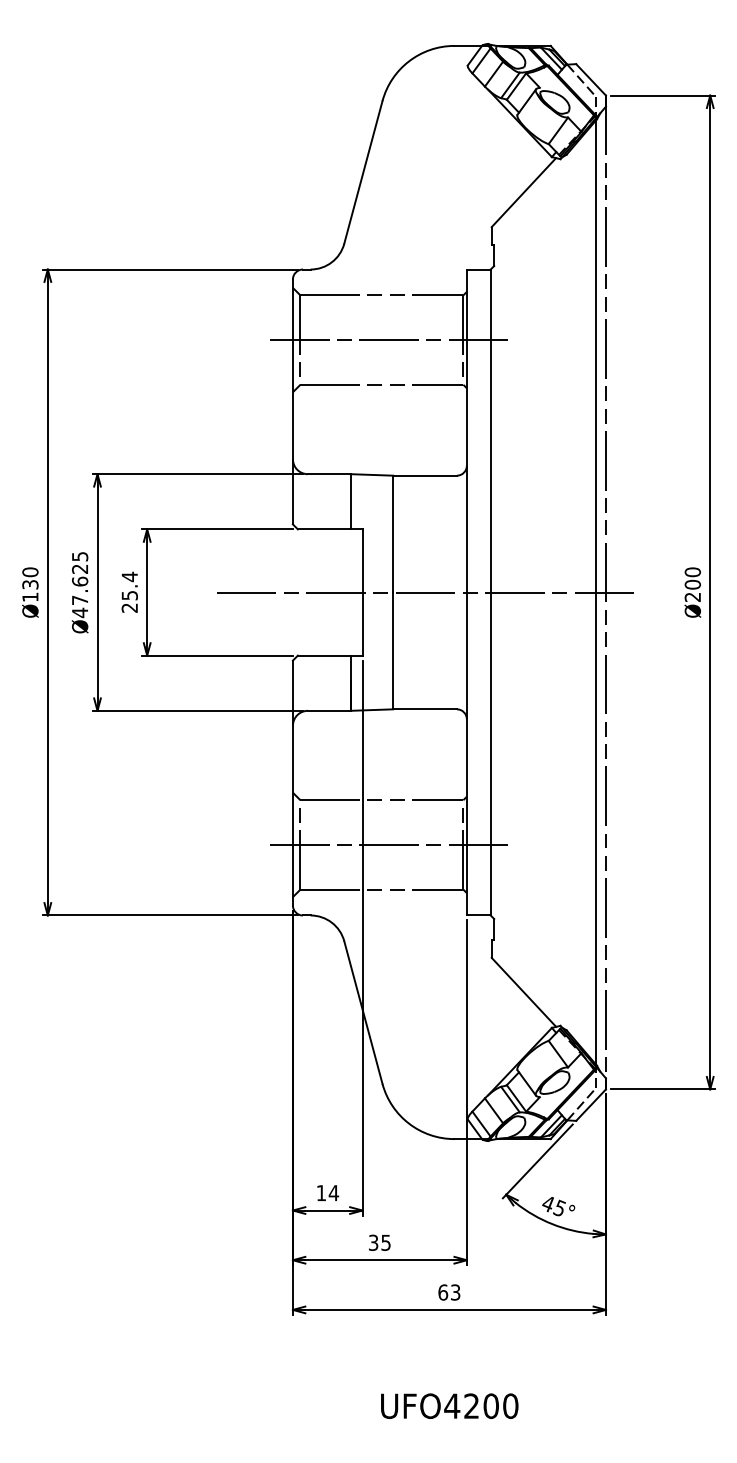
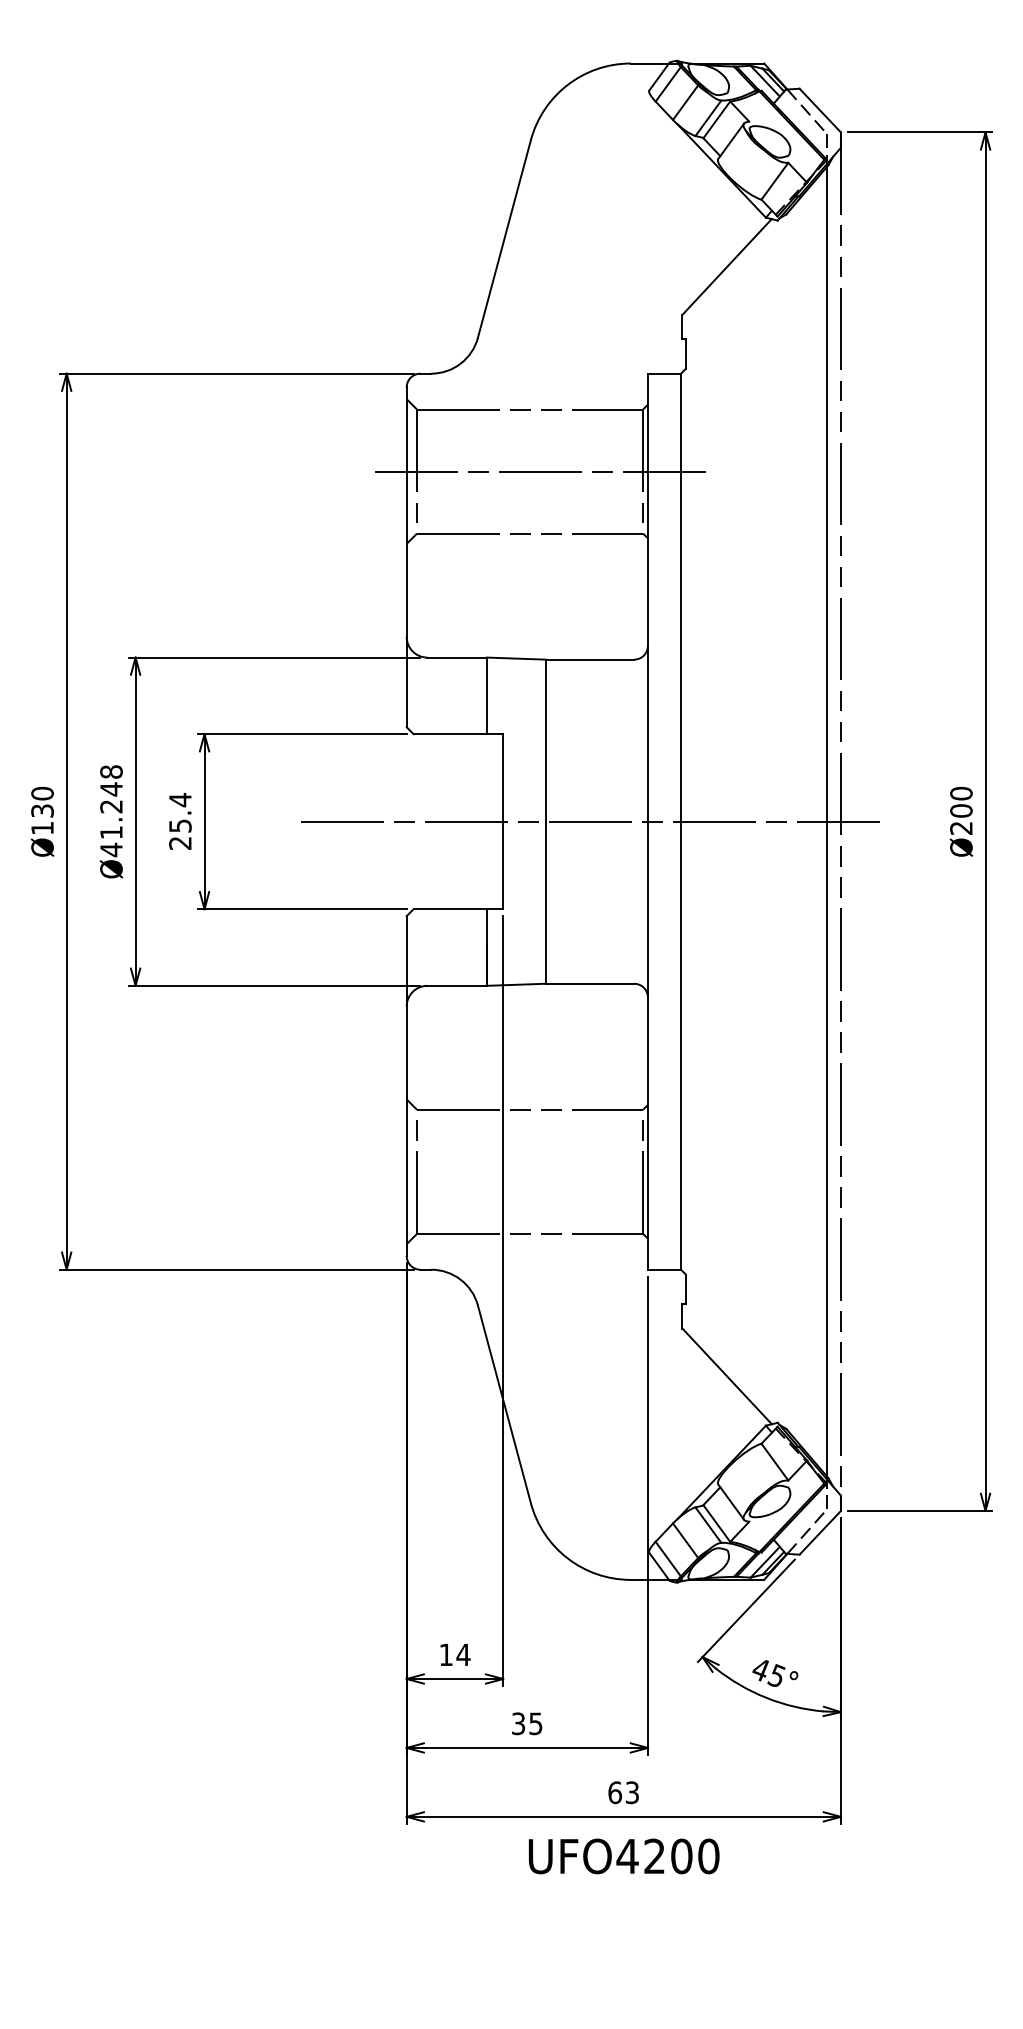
text: (80, 577) -> (111, 801), Ø47.625 -> Ø41.248
line: (389, 844) -> (540, 1171), removed
text: (449, 1406) -> (623, 1856), moved

